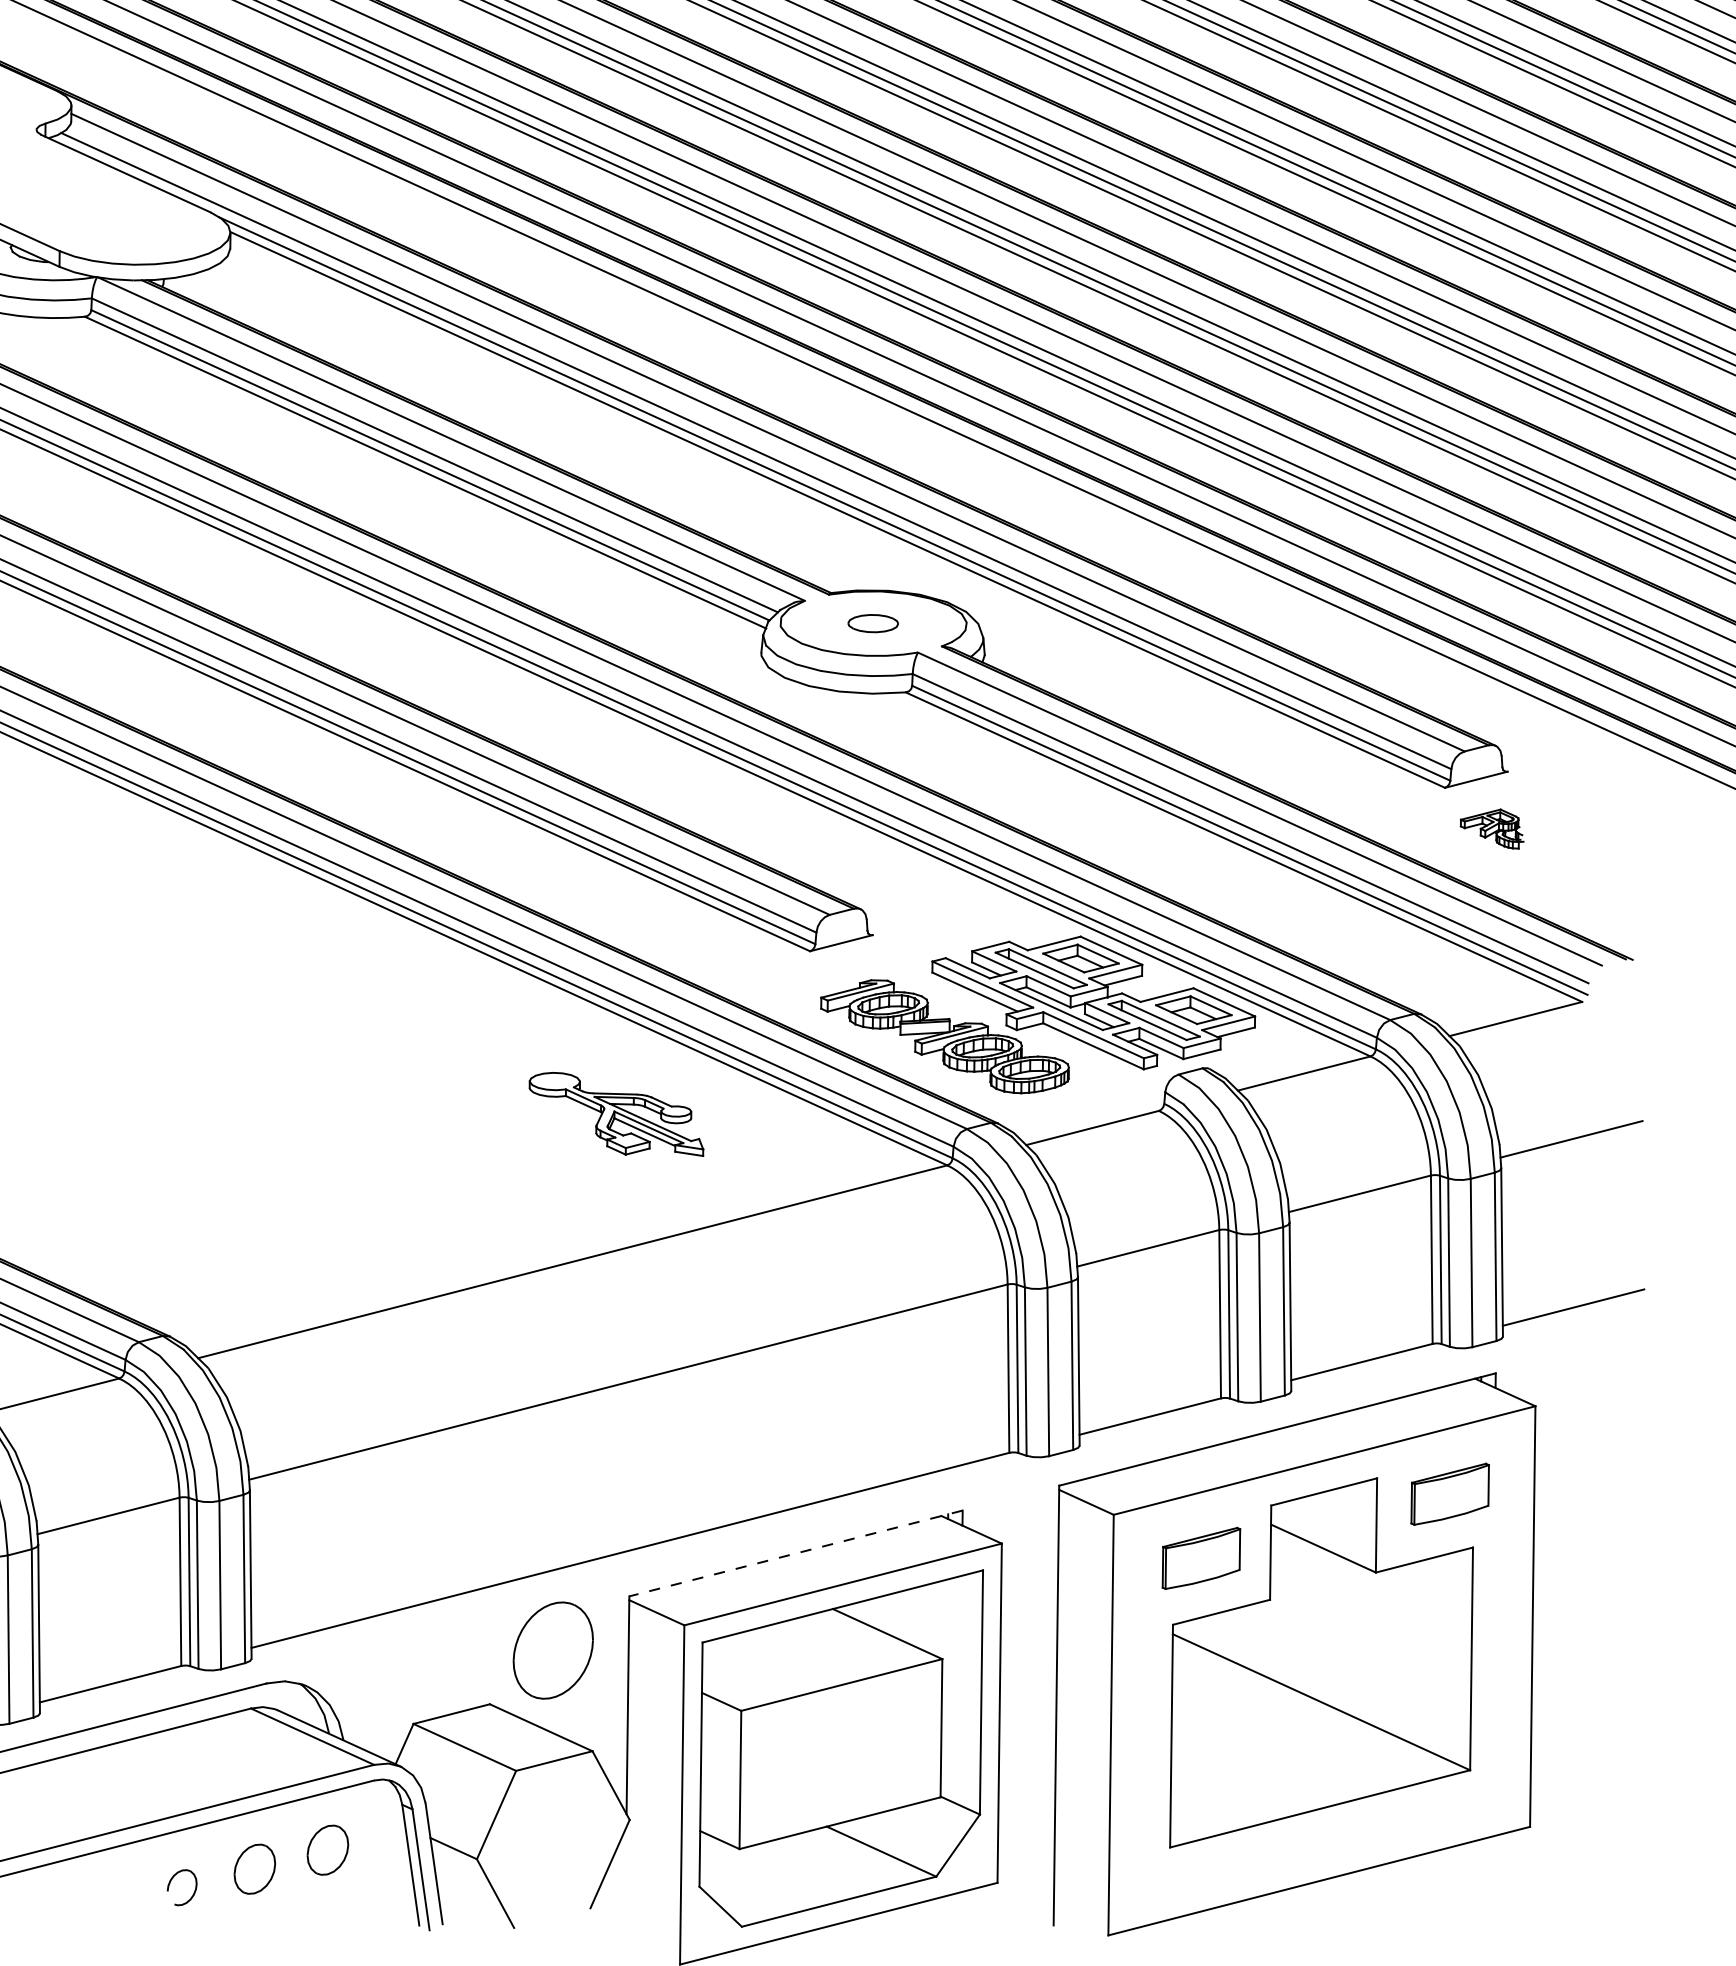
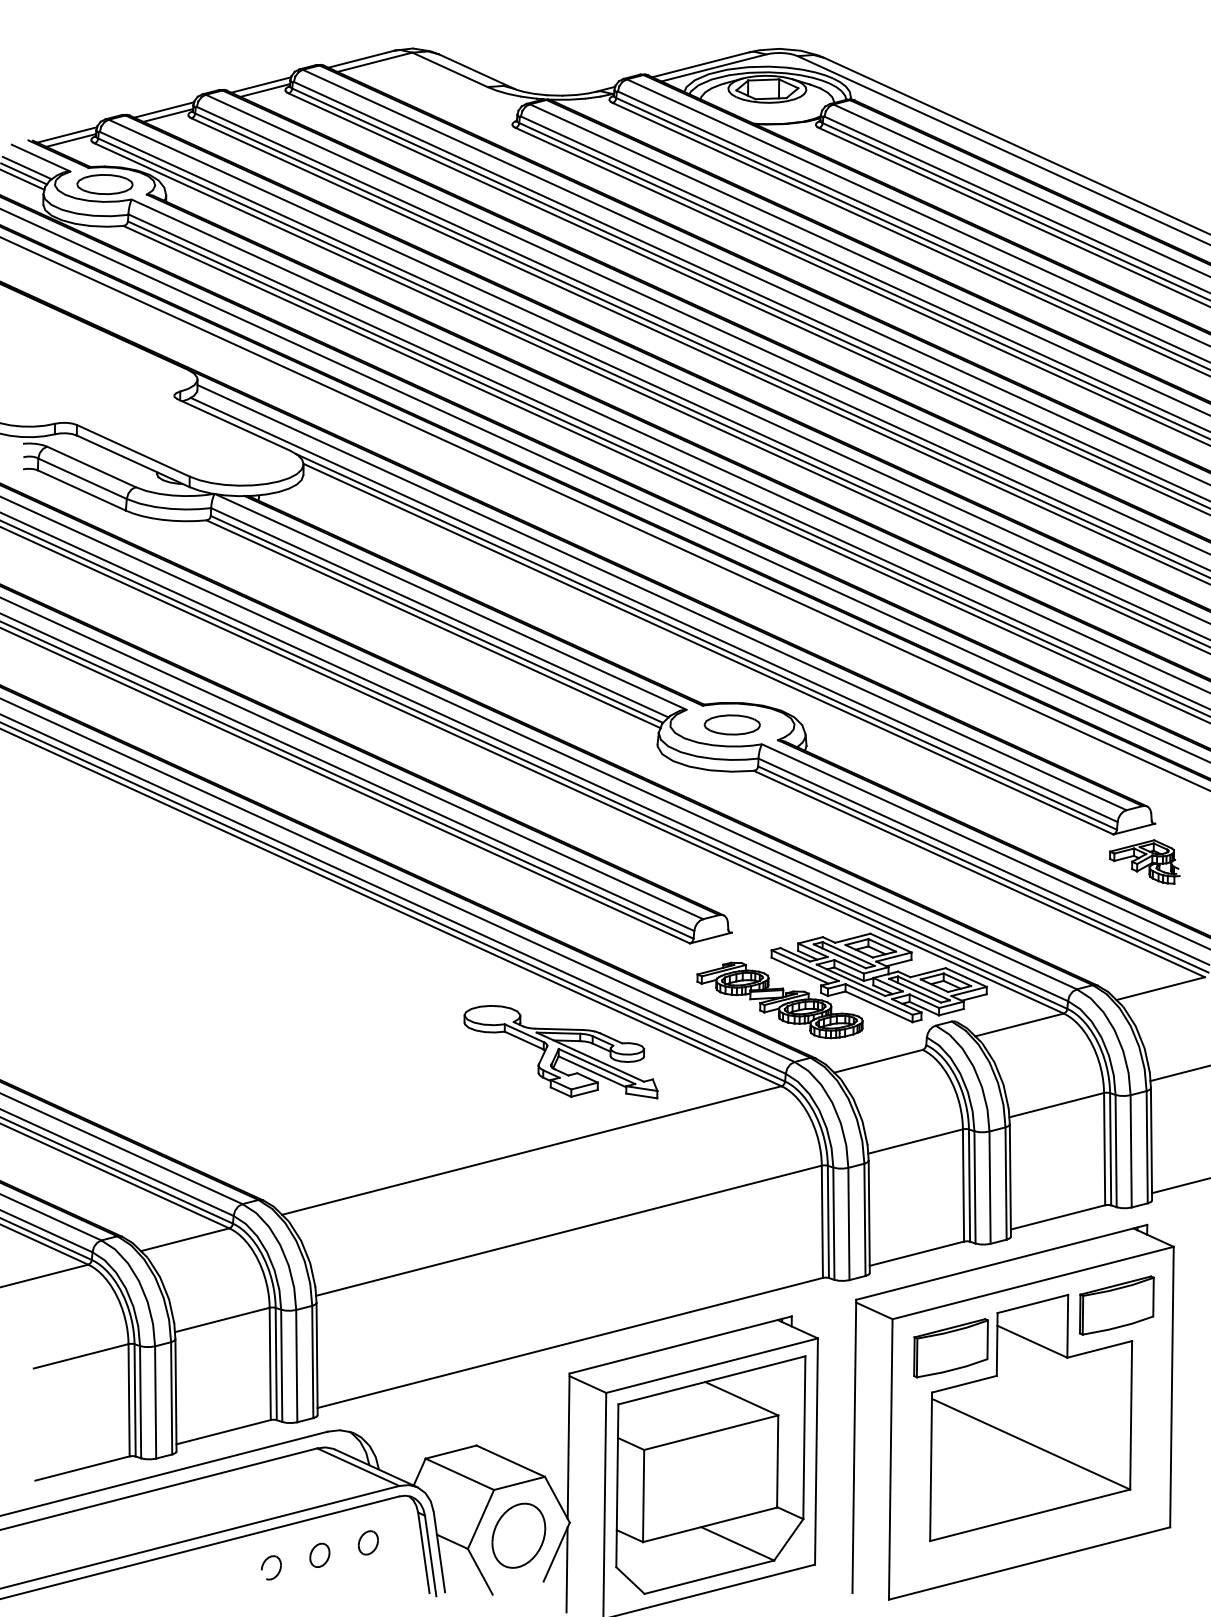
part: (872, 622) -> (731, 724), size x1.67
part: (1491, 828) -> (1144, 861), size x1.67
part: (615, 1114) -> (560, 1052), size x1.67
part: (1449, 1494) -> (1116, 1305), size x1.43
line: (795, 1554) -> (680, 1345), dashed -> solid
part: (1200, 1558) -> (950, 1348), size x1.43
part: (552, 1650) -> (518, 1535), moved
part: (326, 1849) -> (367, 1542), size x0.71
part: (254, 1867) -> (319, 1554), size x0.71
line: (624, 1890) -> (566, 1569), added

